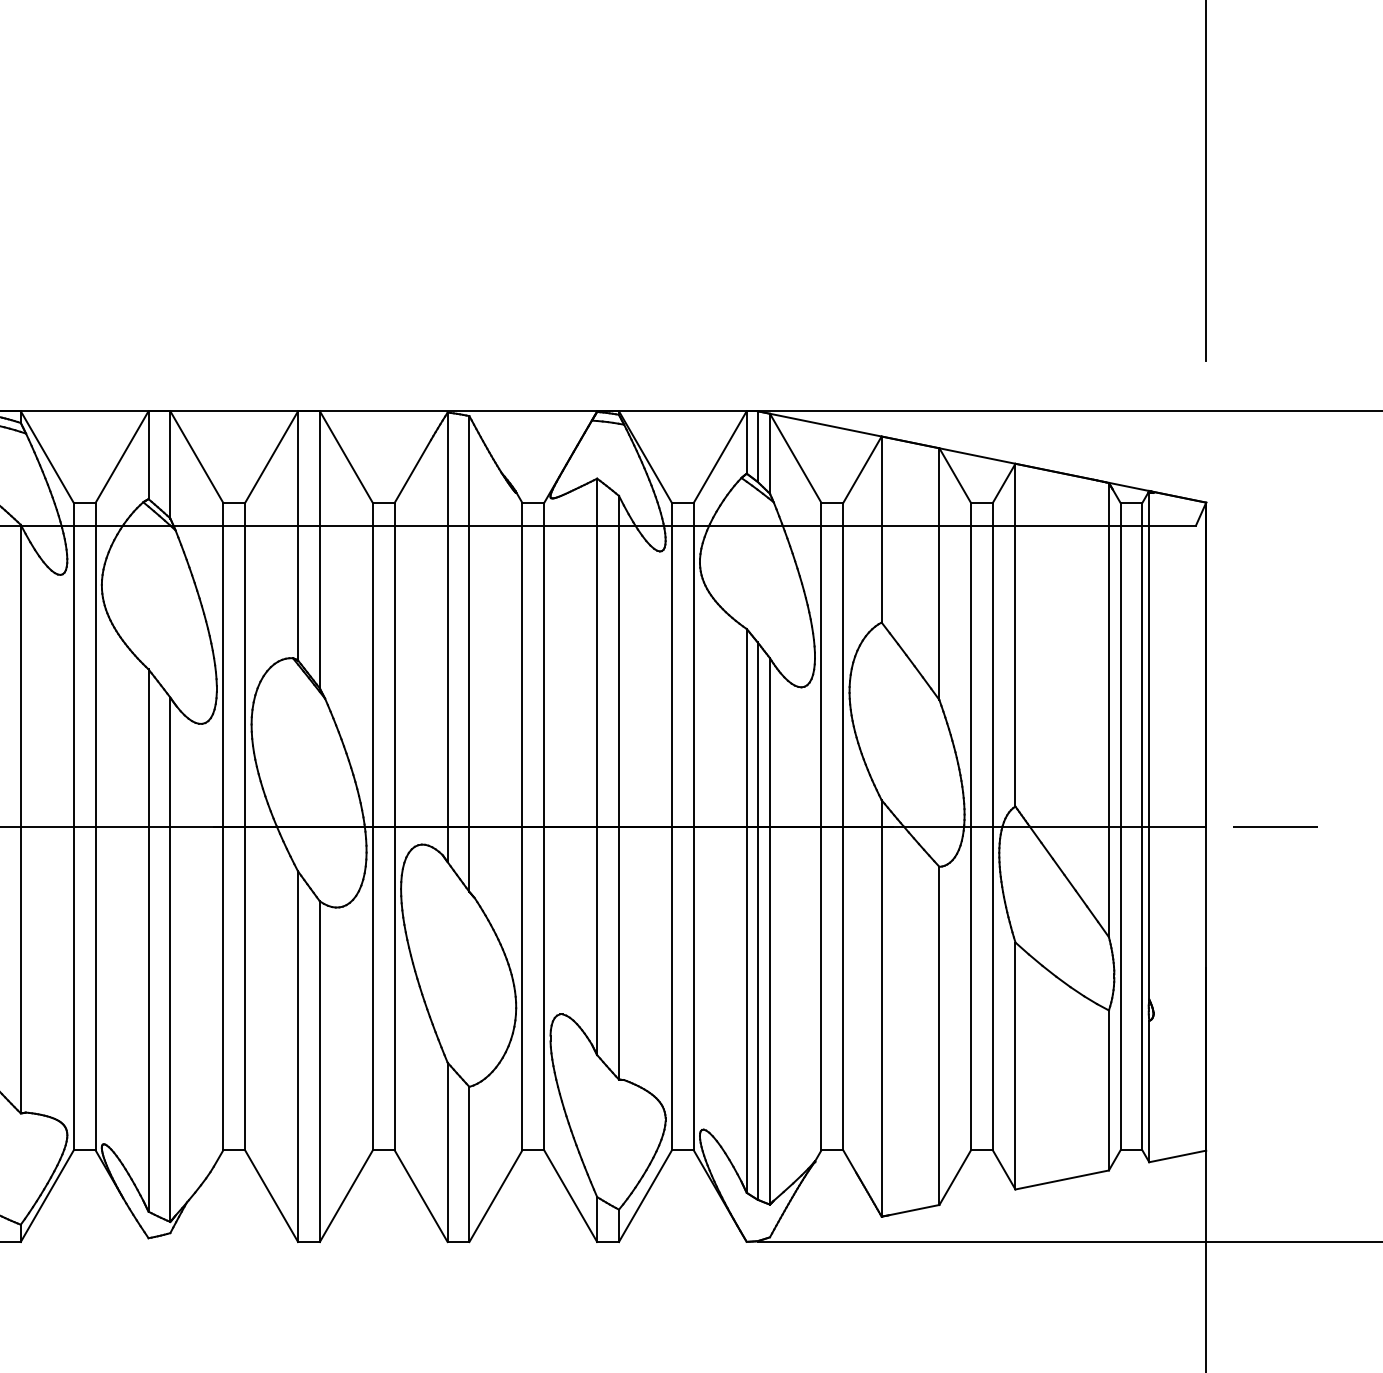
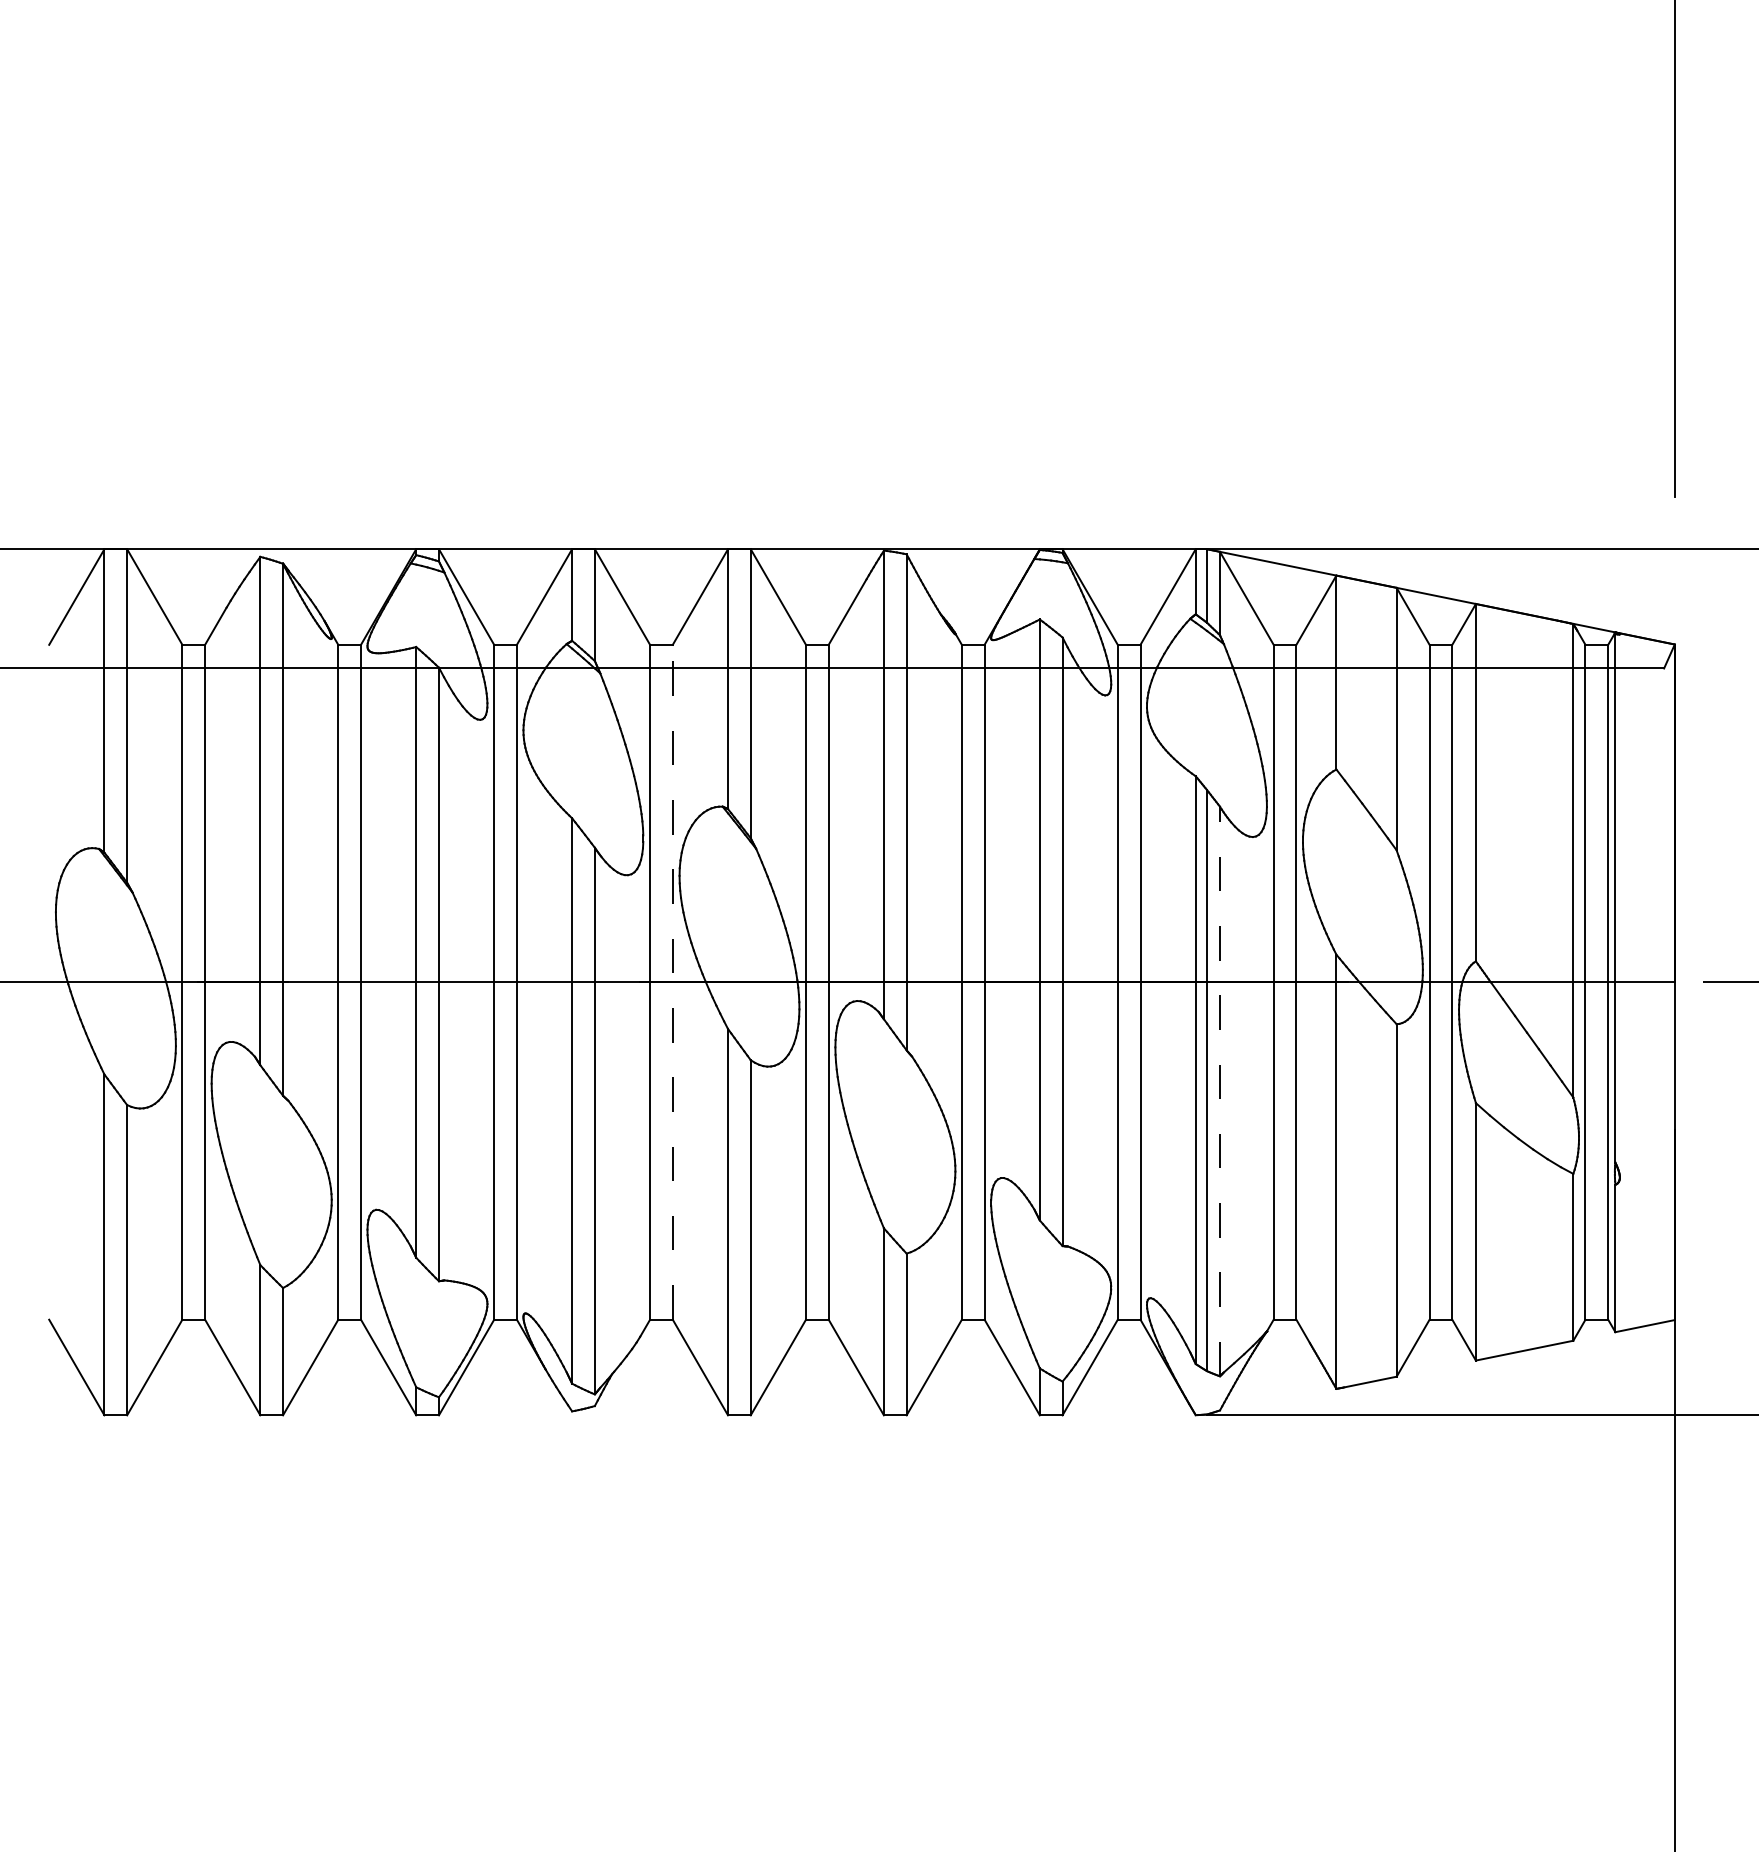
line: (244, 825) -> (672, 981), solid -> dashed
line: (769, 931) -> (1219, 1091), solid -> dashed

